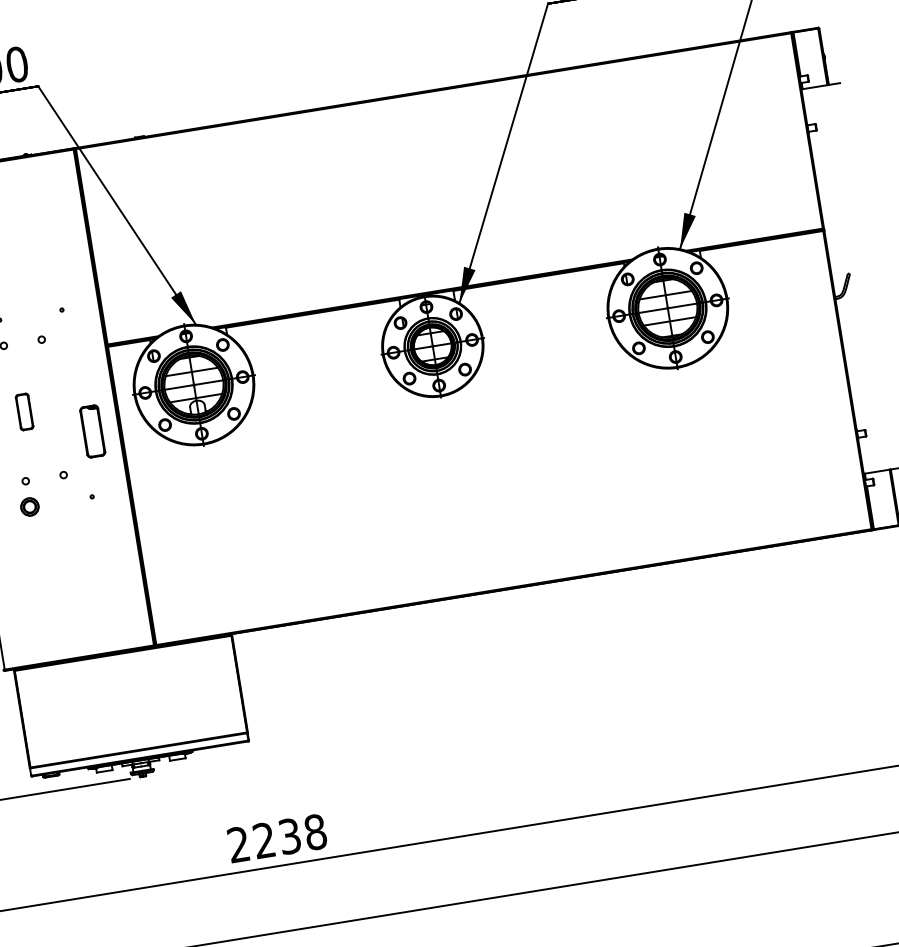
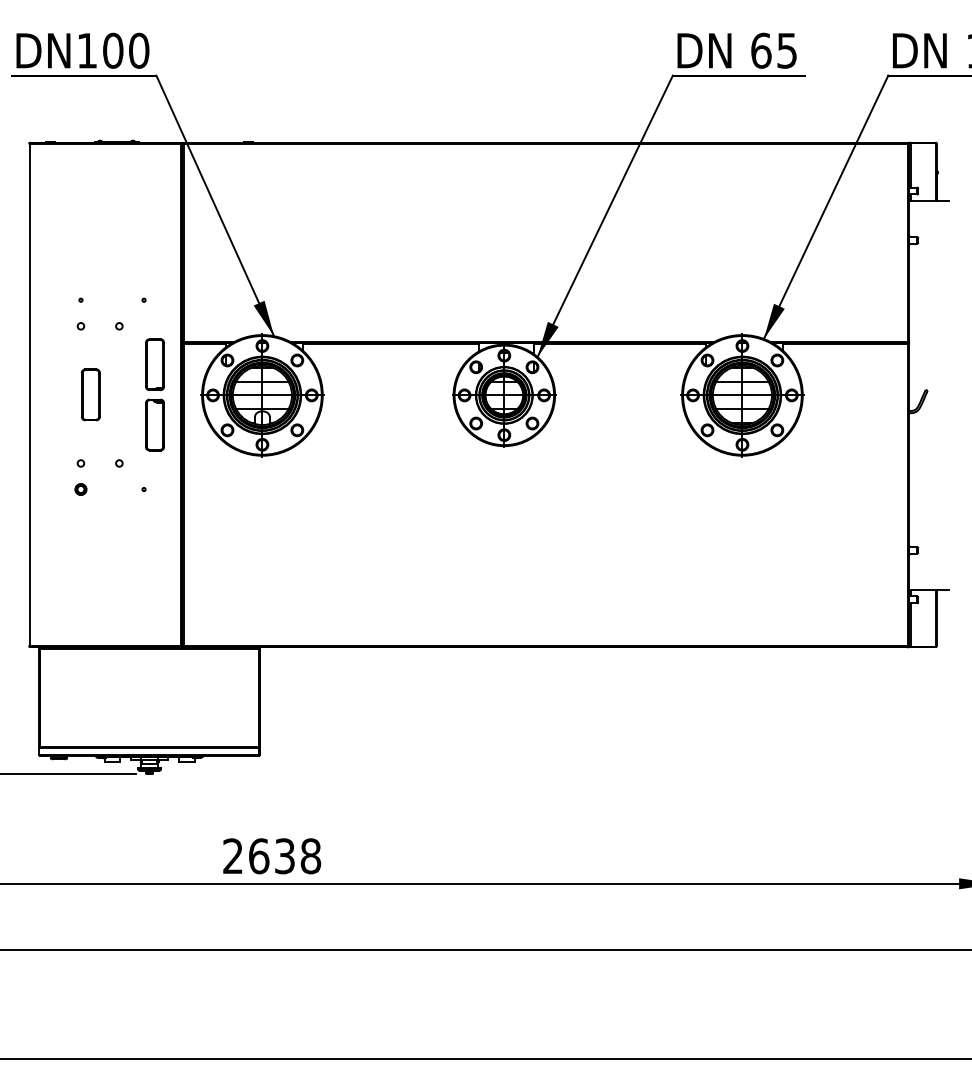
part: (82, 371) -> (154, 364), added
part: (24, 411) -> (90, 394), size x1.43
part: (29, 507) -> (80, 489), size x0.62
text: (264, 840) -> (259, 856), 2238 -> 2638

